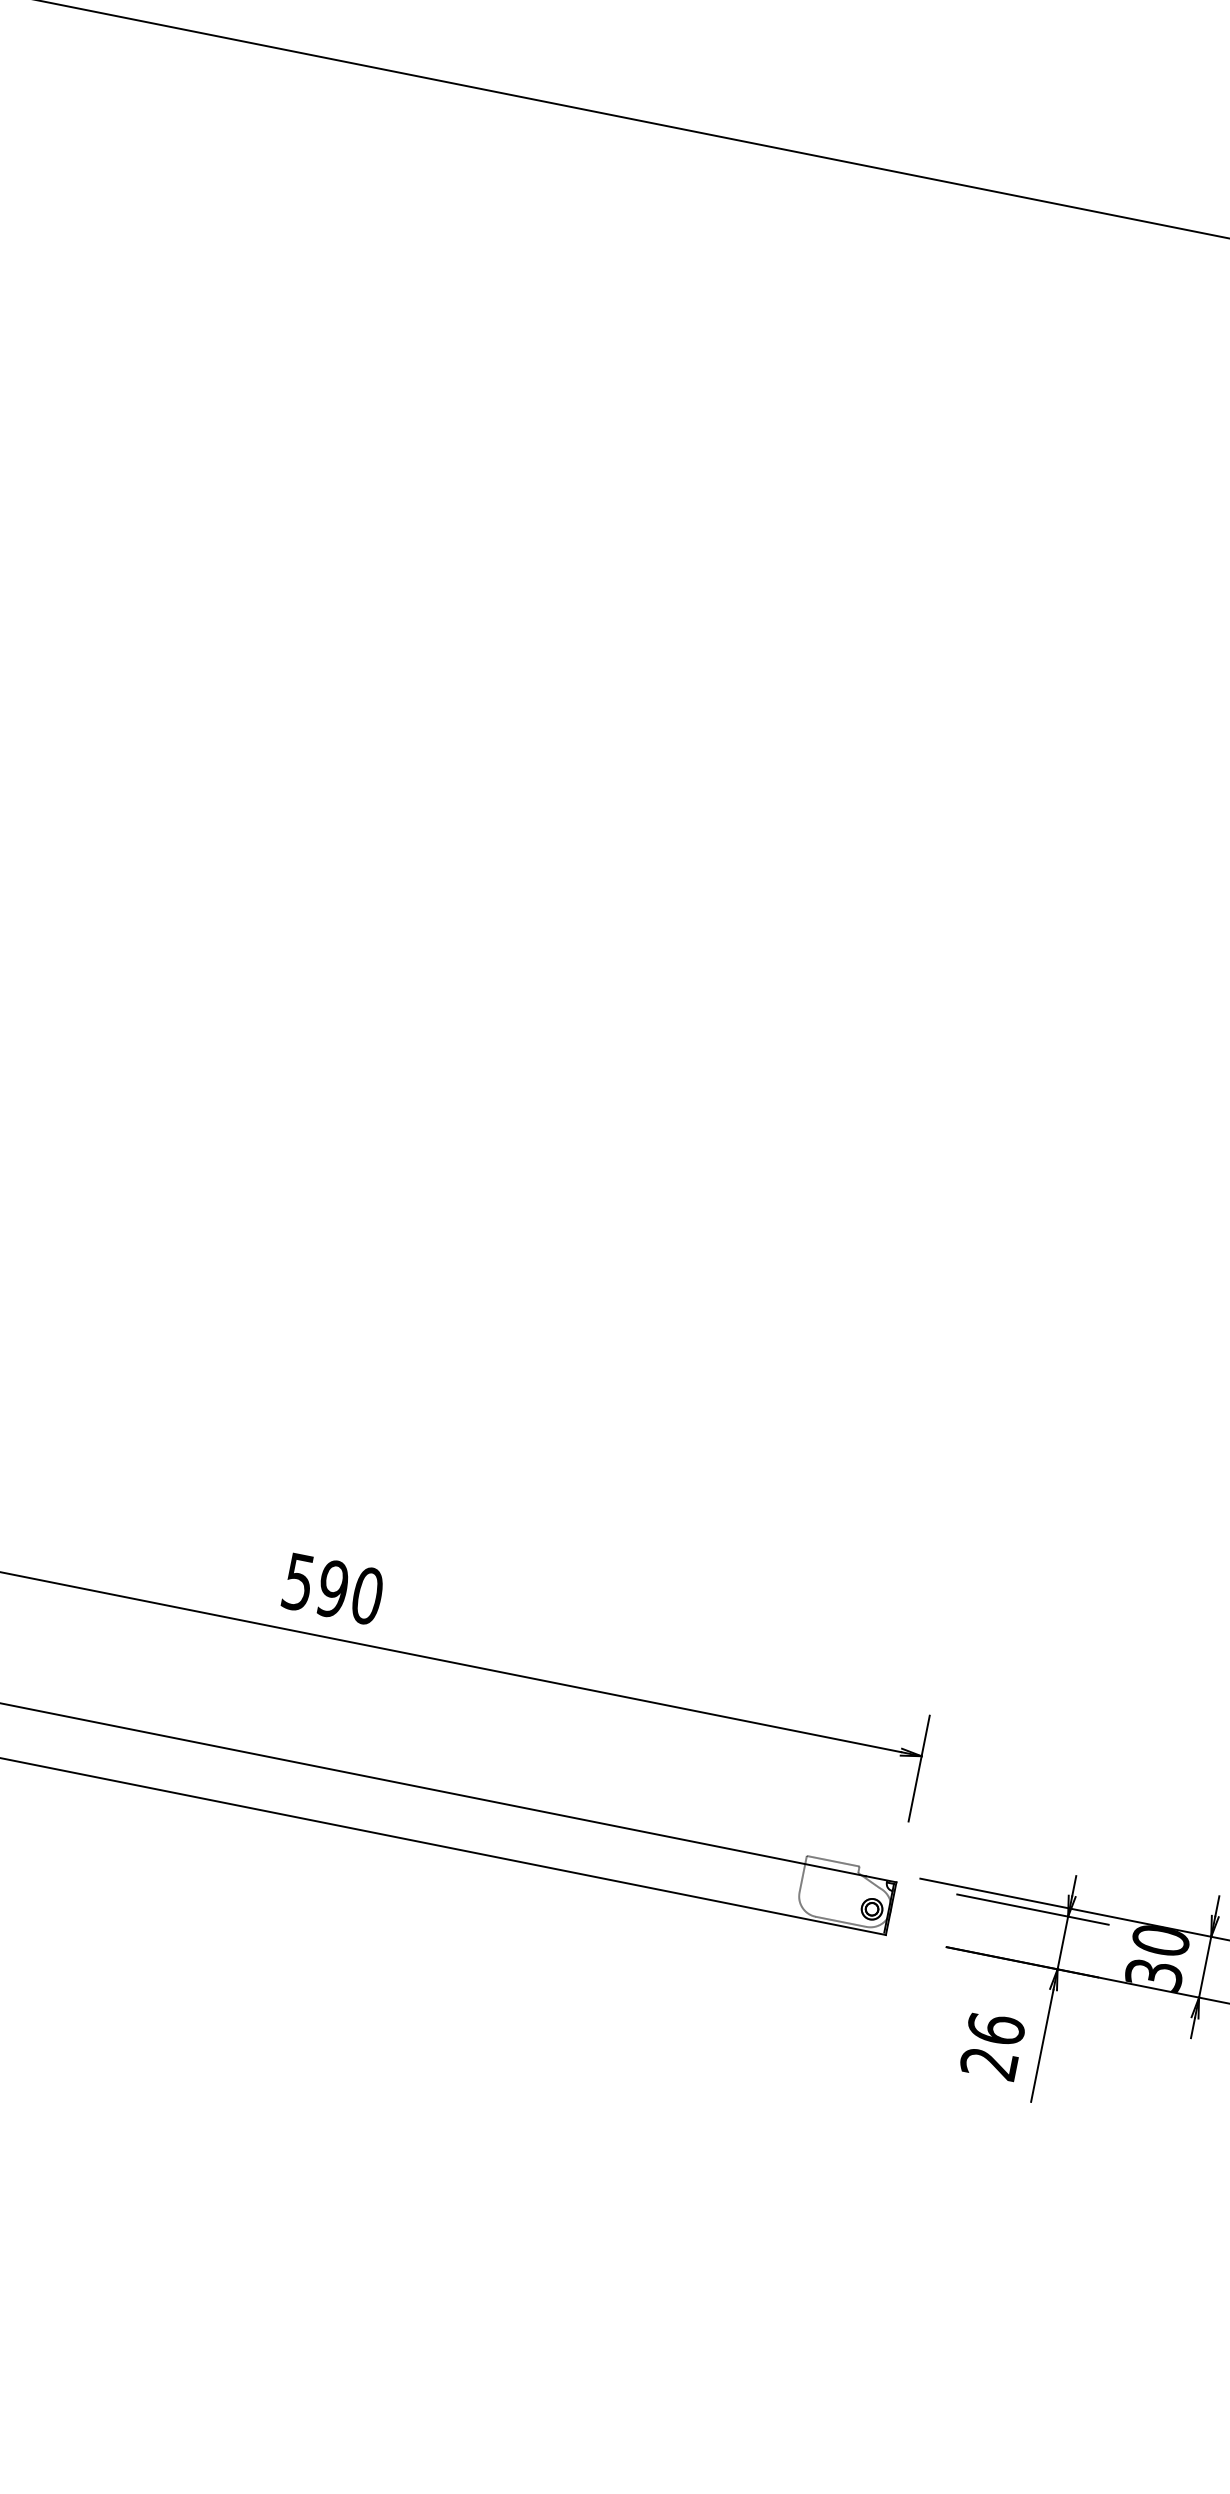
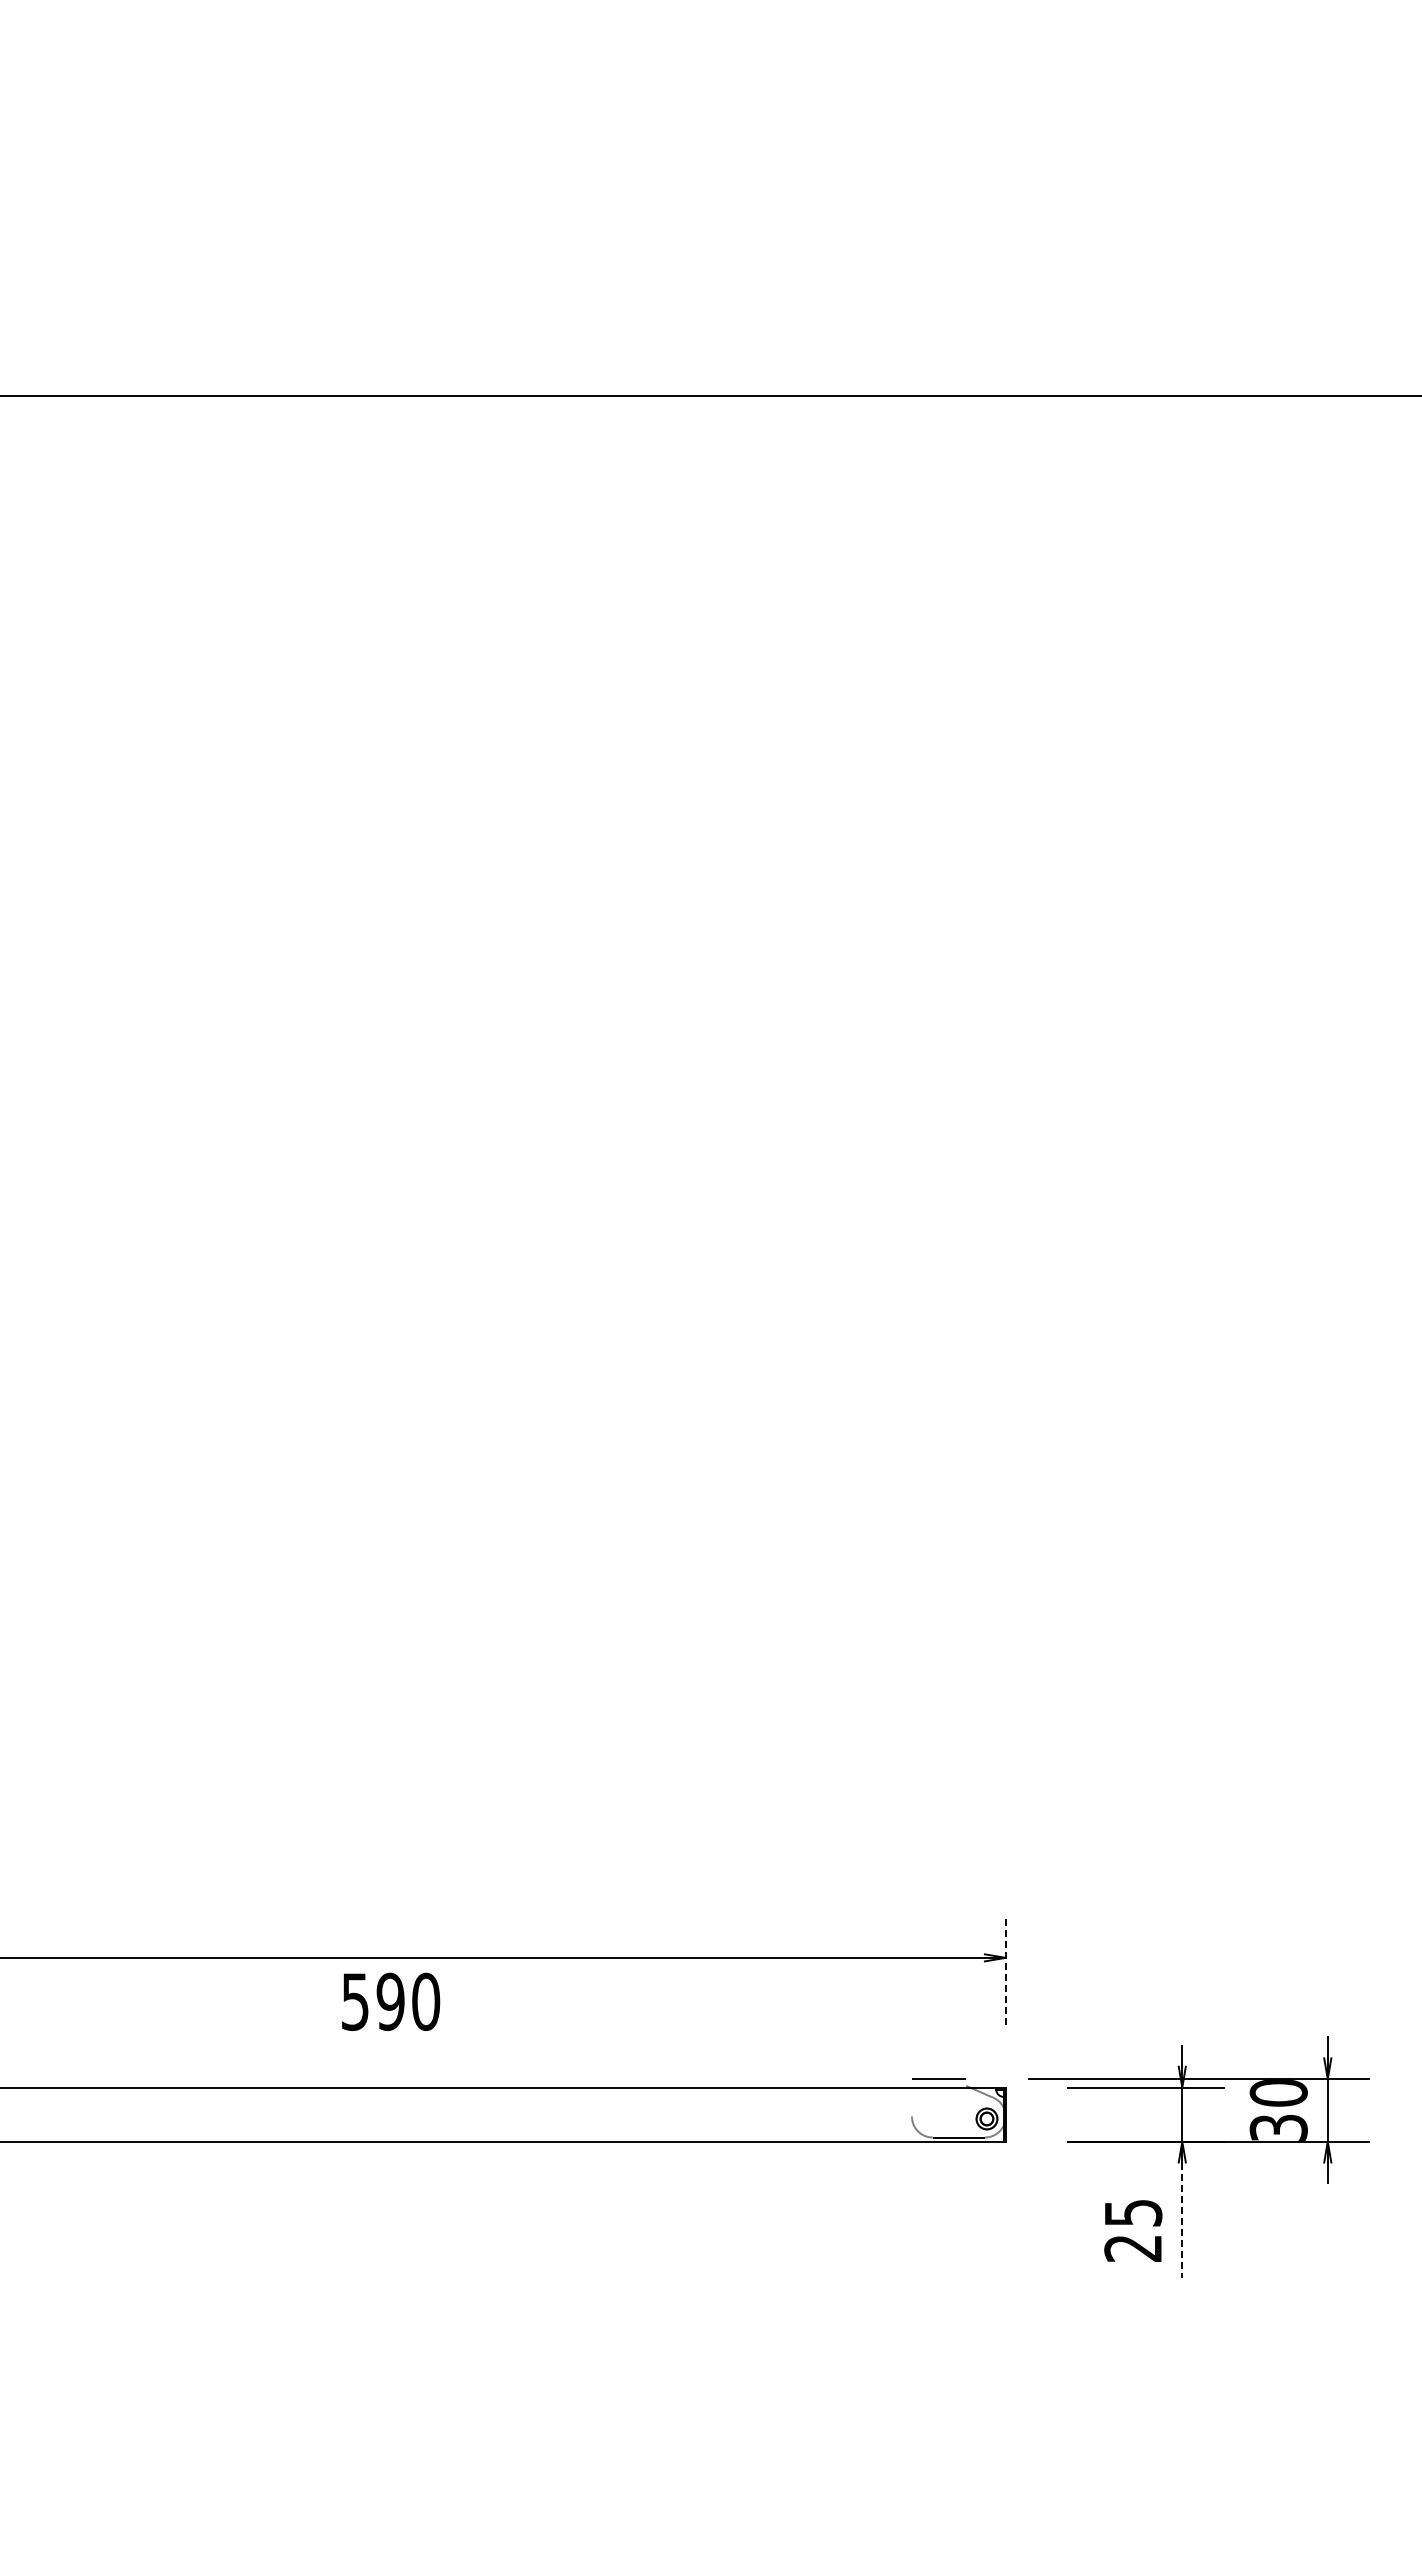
text: (333, 1588) -> (391, 2001), moved
line: (918, 1768) -> (1005, 1970), solid -> dashed
text: (996, 2028) -> (1133, 2212), 26 -> 25
line: (1042, 2045) -> (1182, 2220), solid -> dashed

